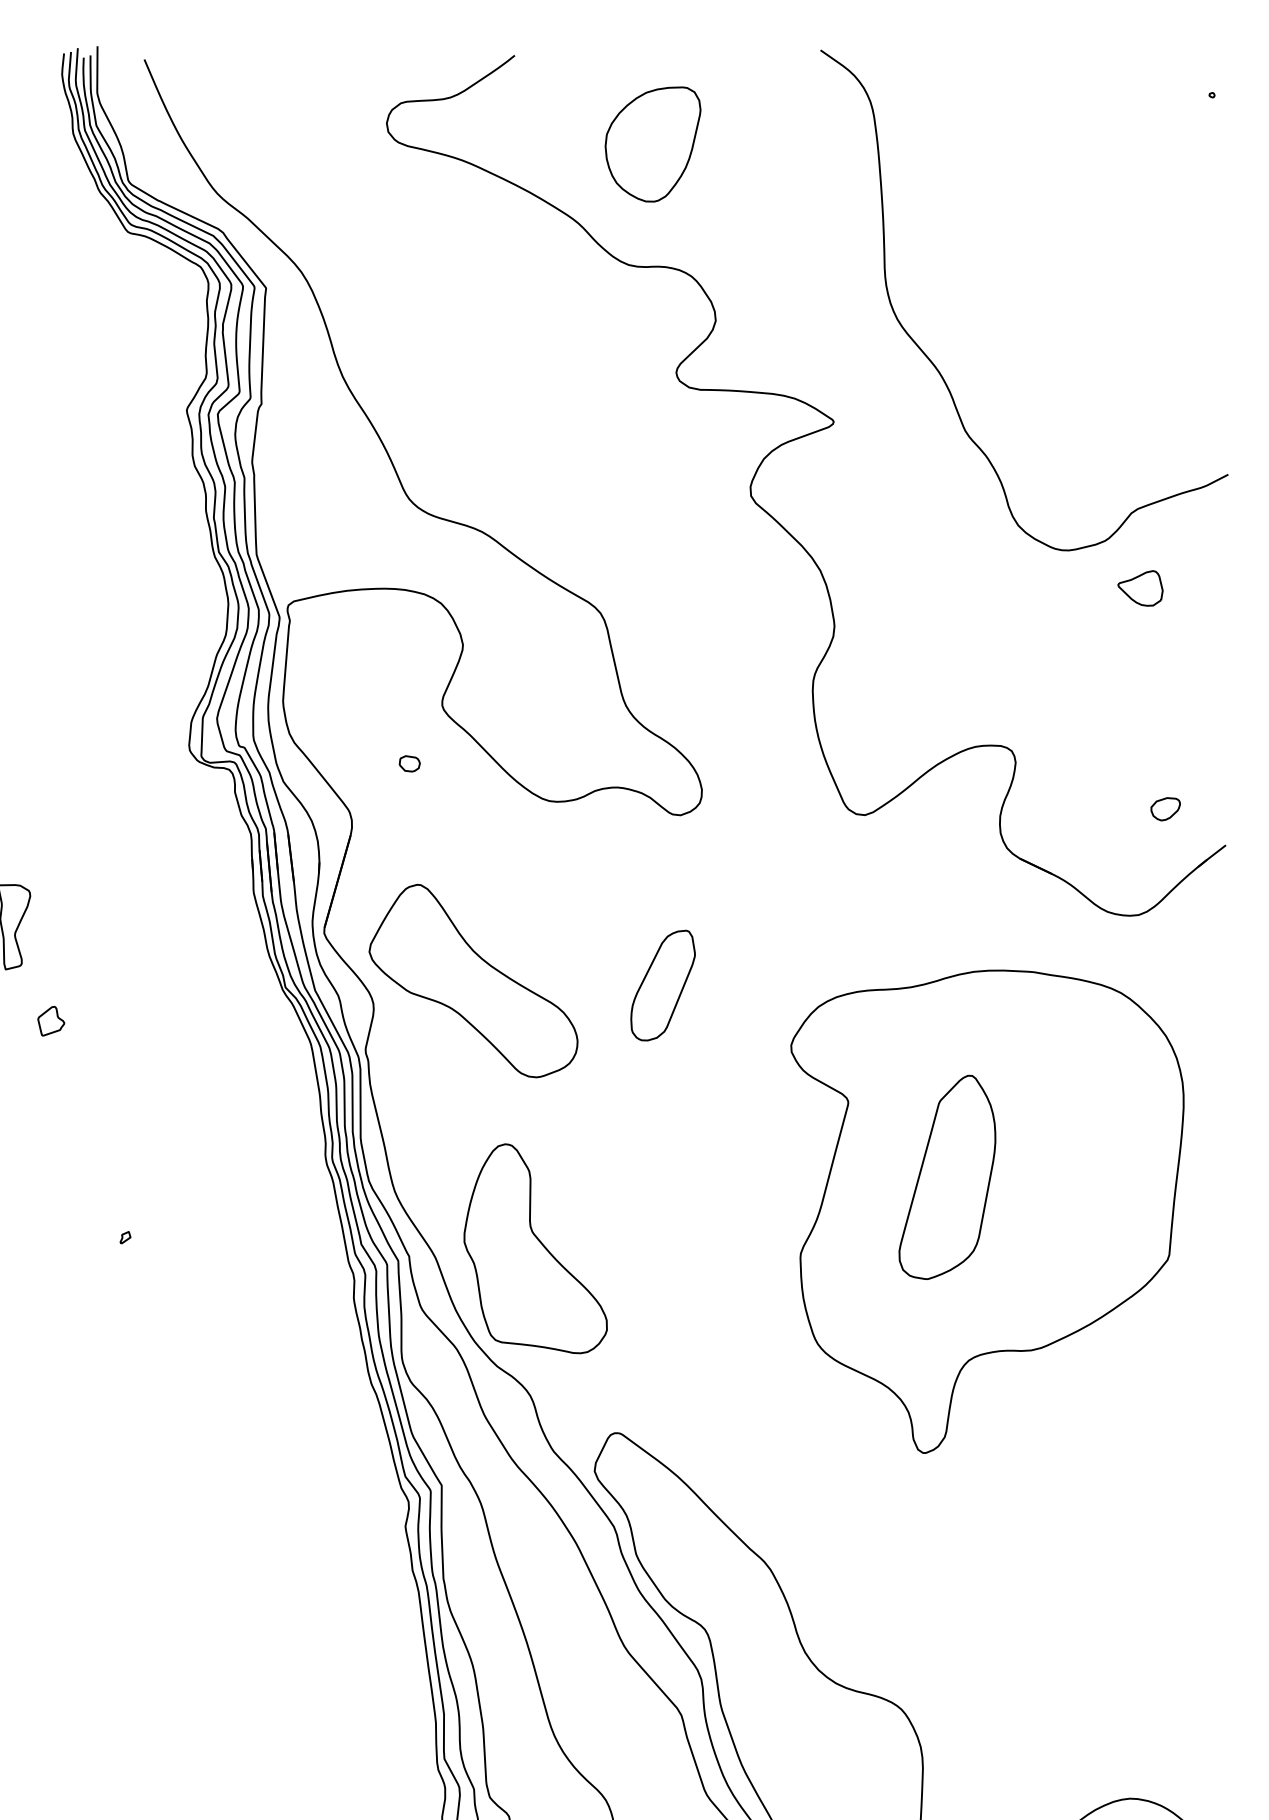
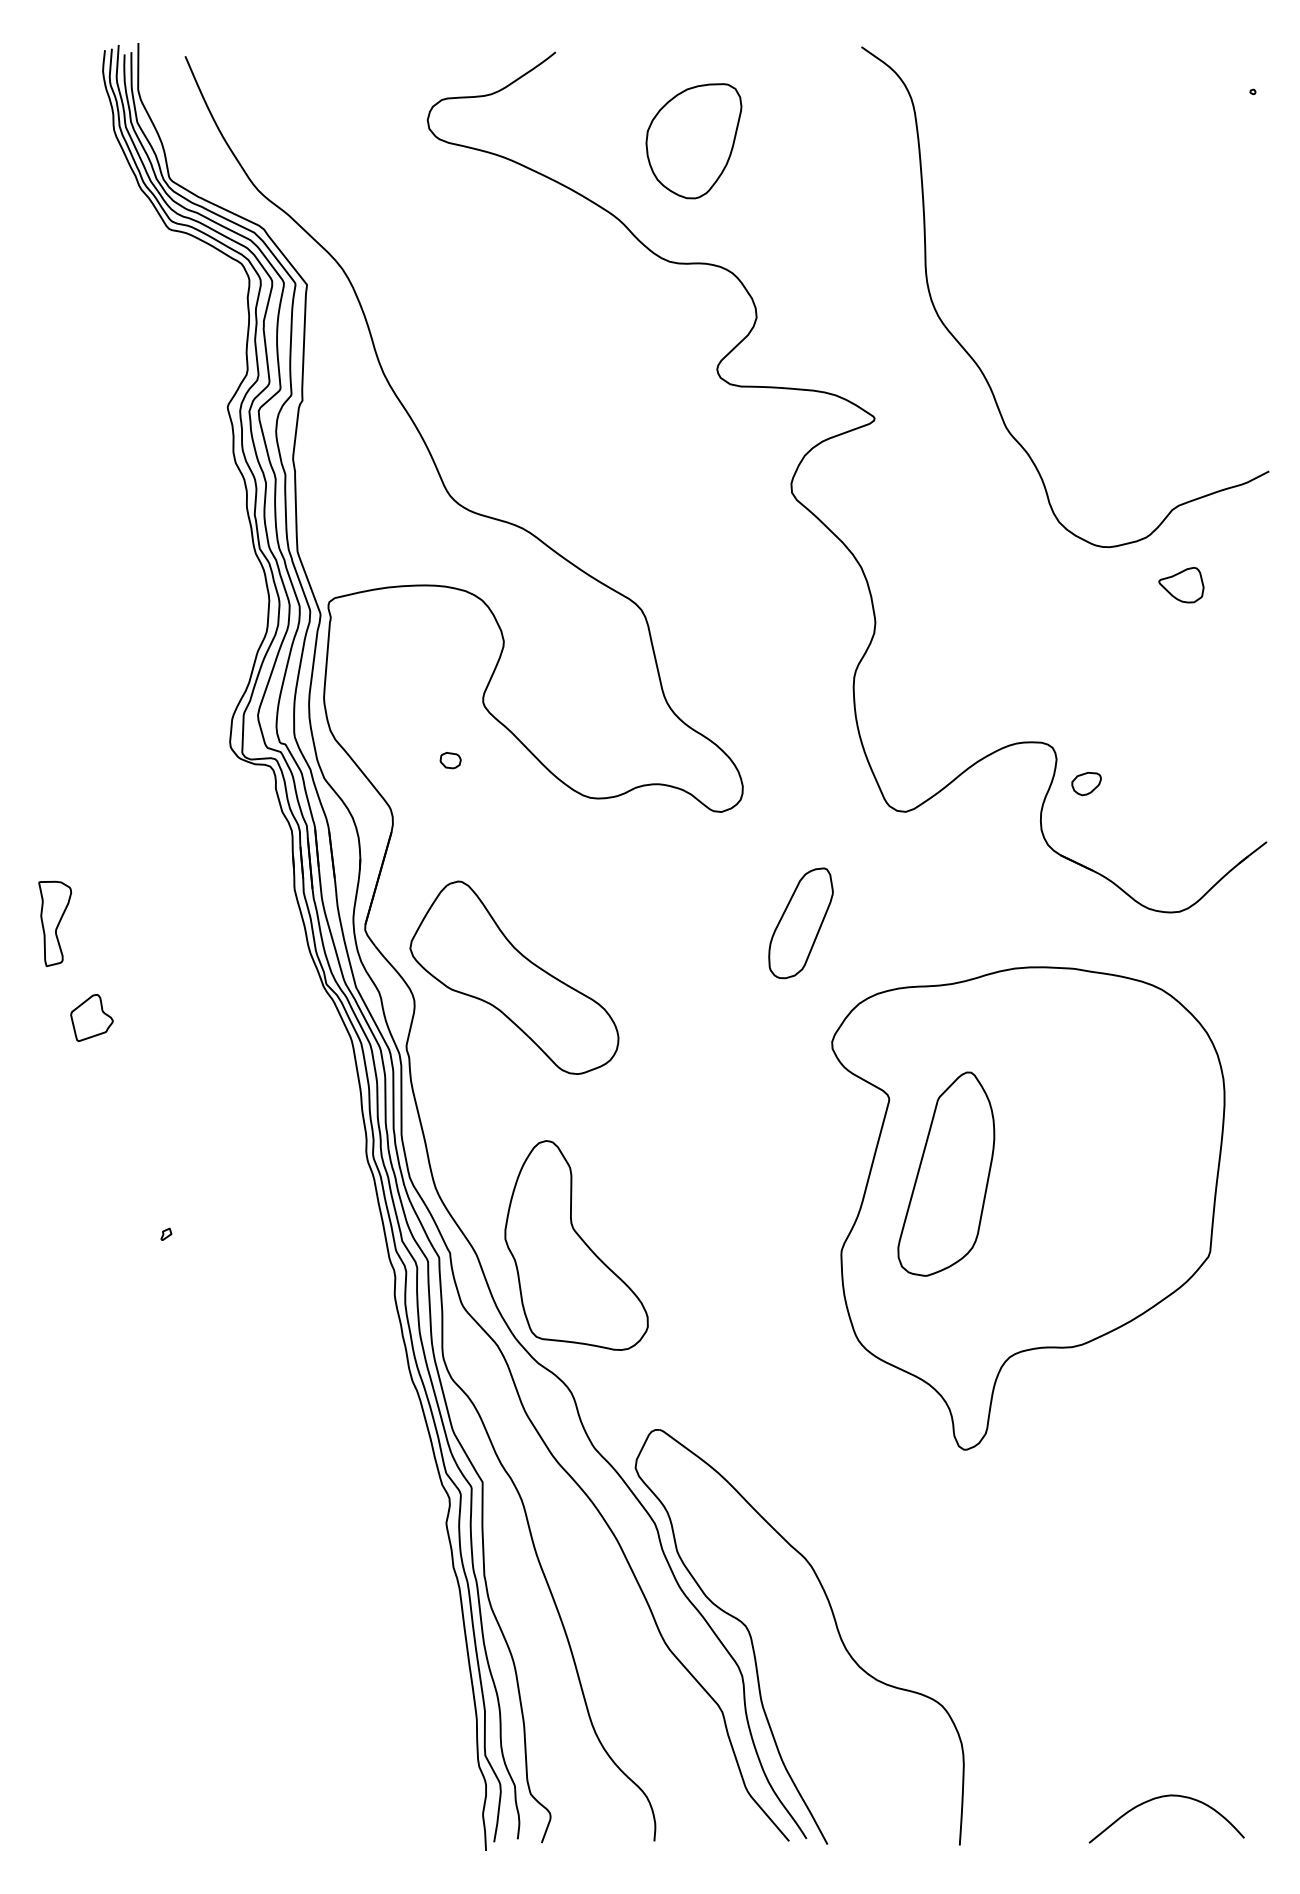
part: (1165, 808) -> (1086, 783), moved
part: (662, 985) -> (800, 923), moved
part: (51, 1020) -> (92, 1017), size x1.6
part: (947, 1176) -> (946, 1173), moved

